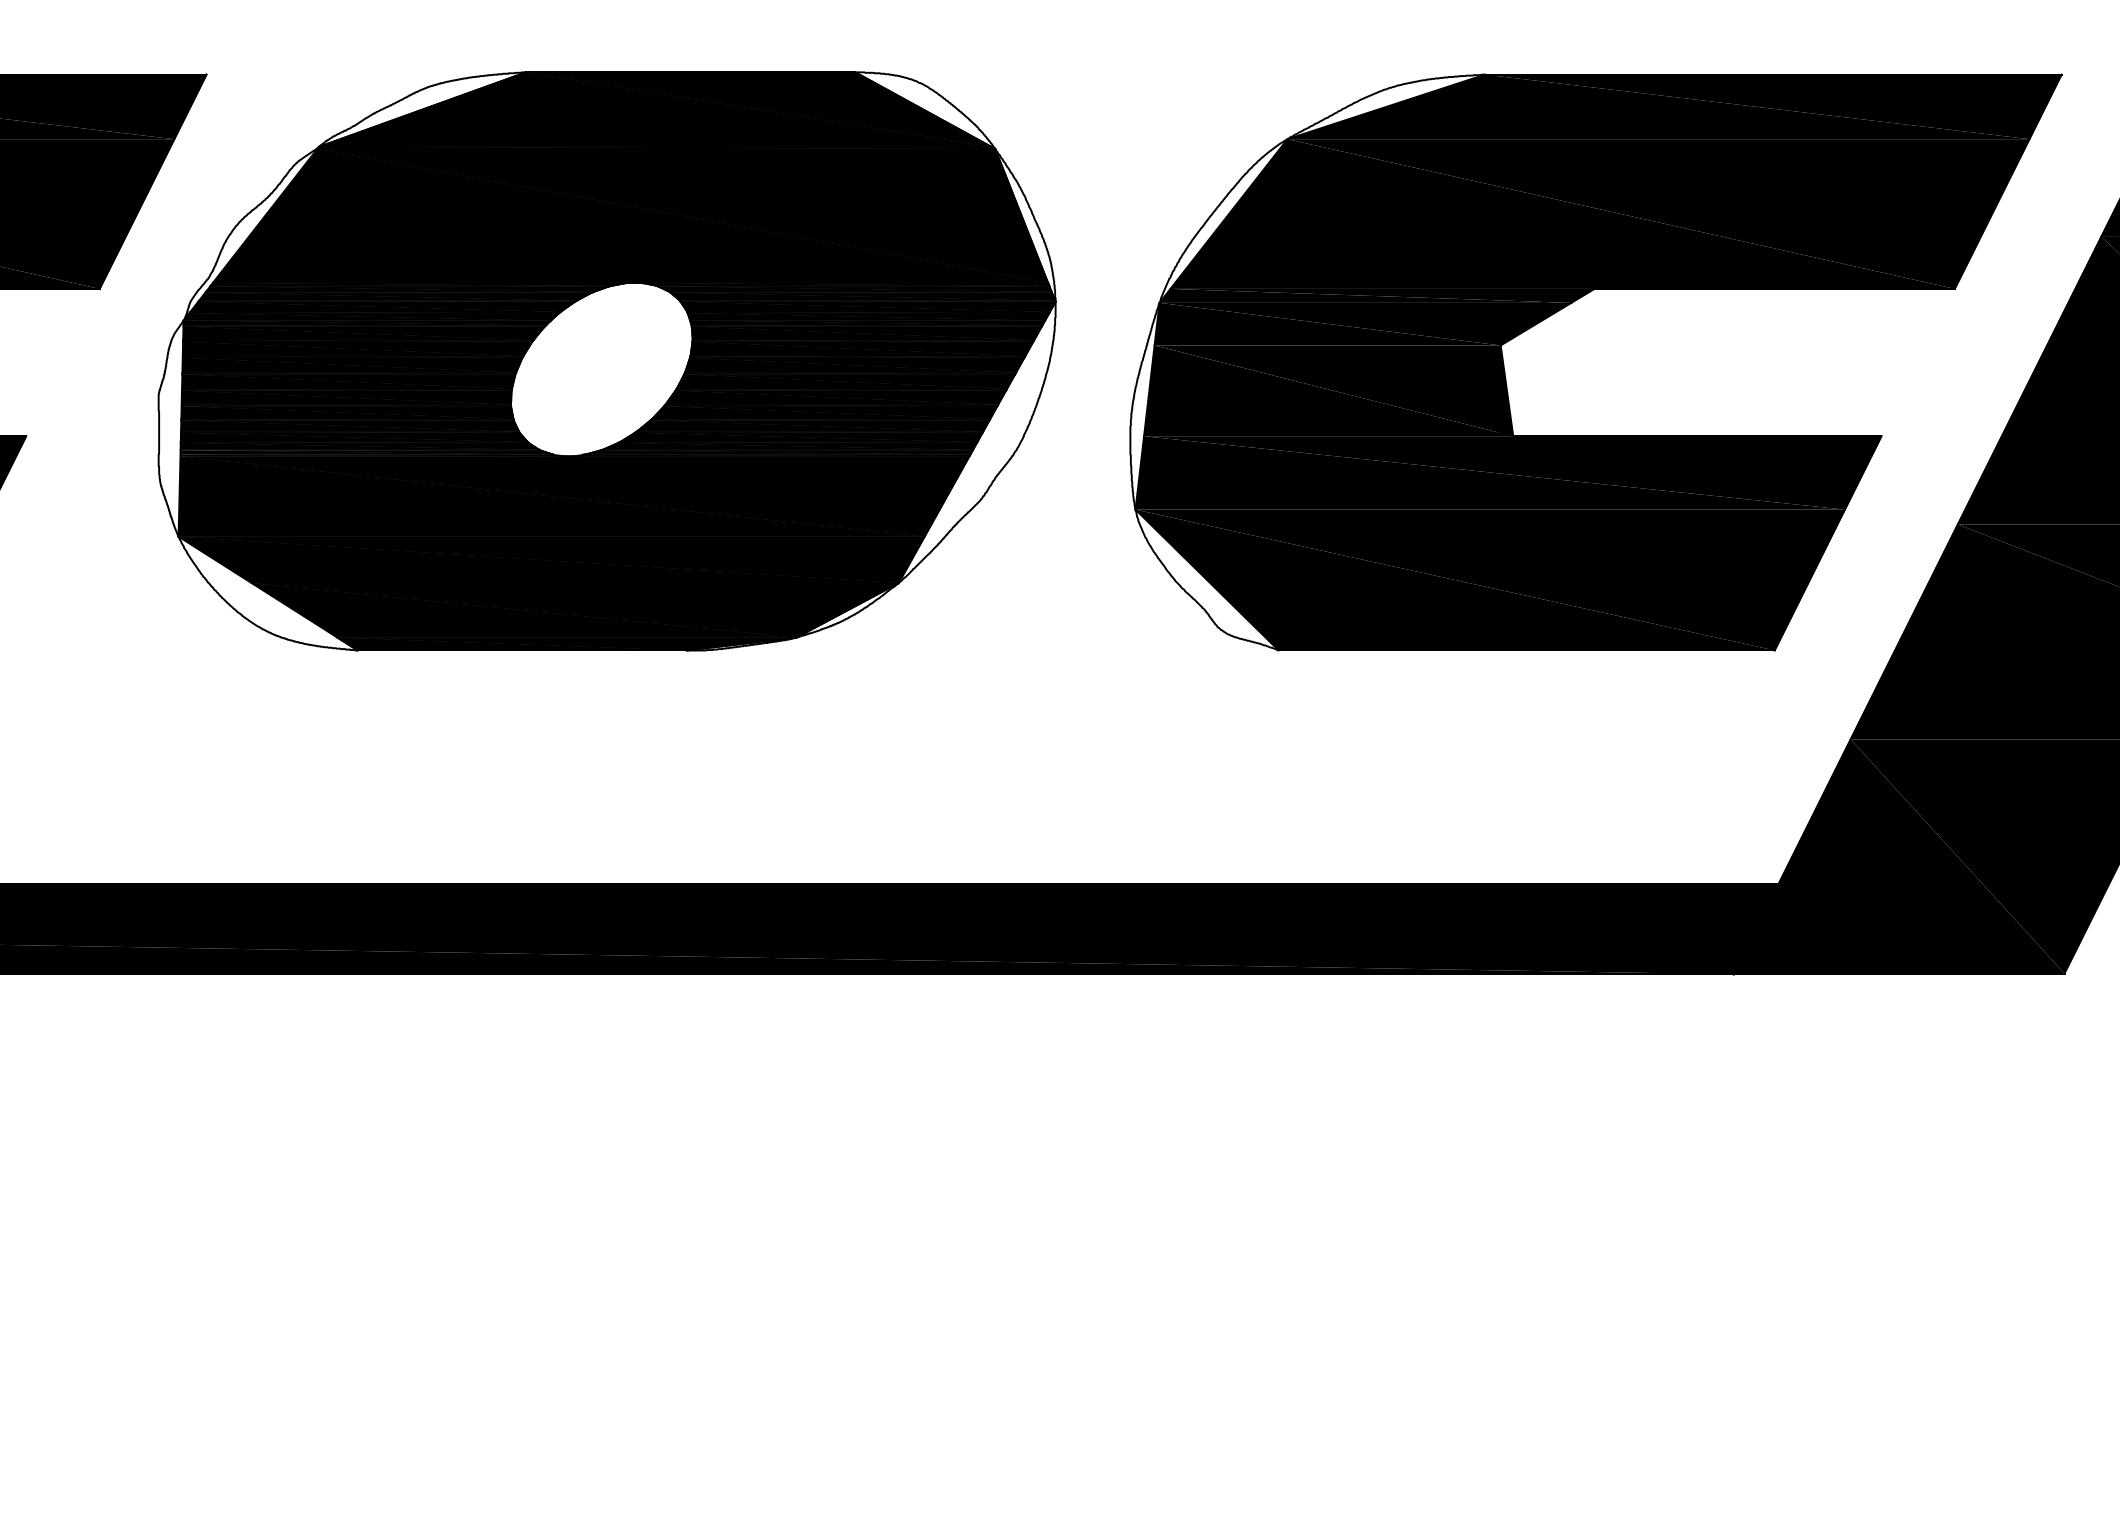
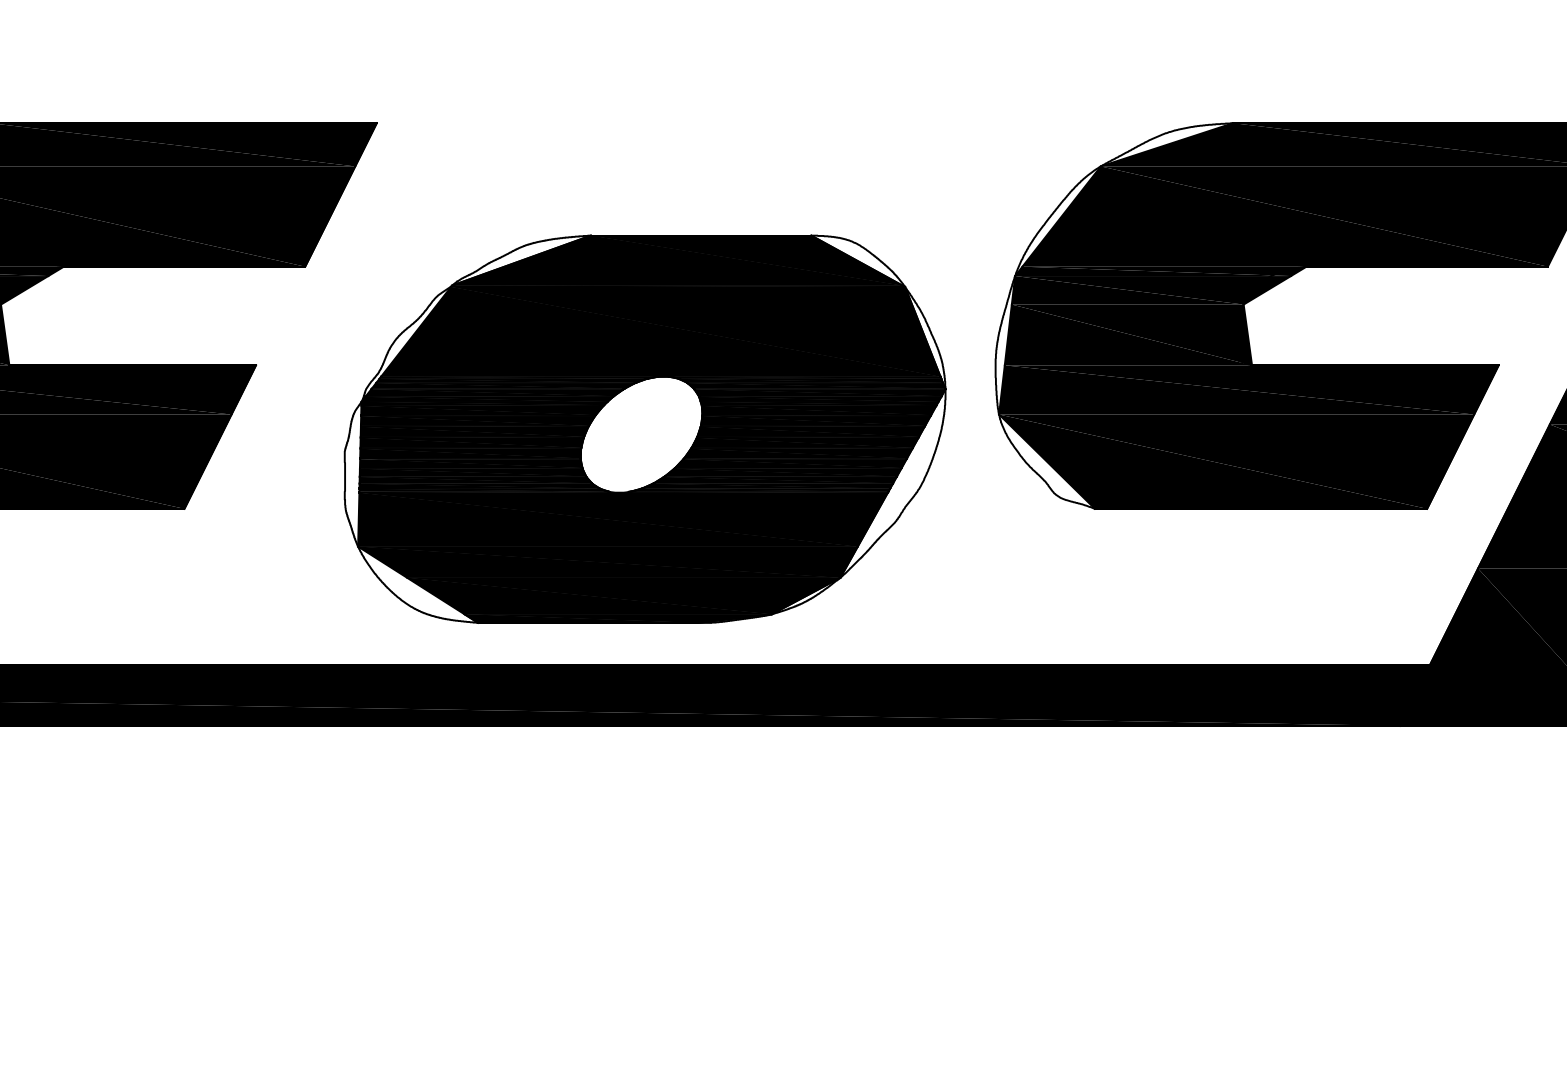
part: (606, 360) -> (644, 428), moved

